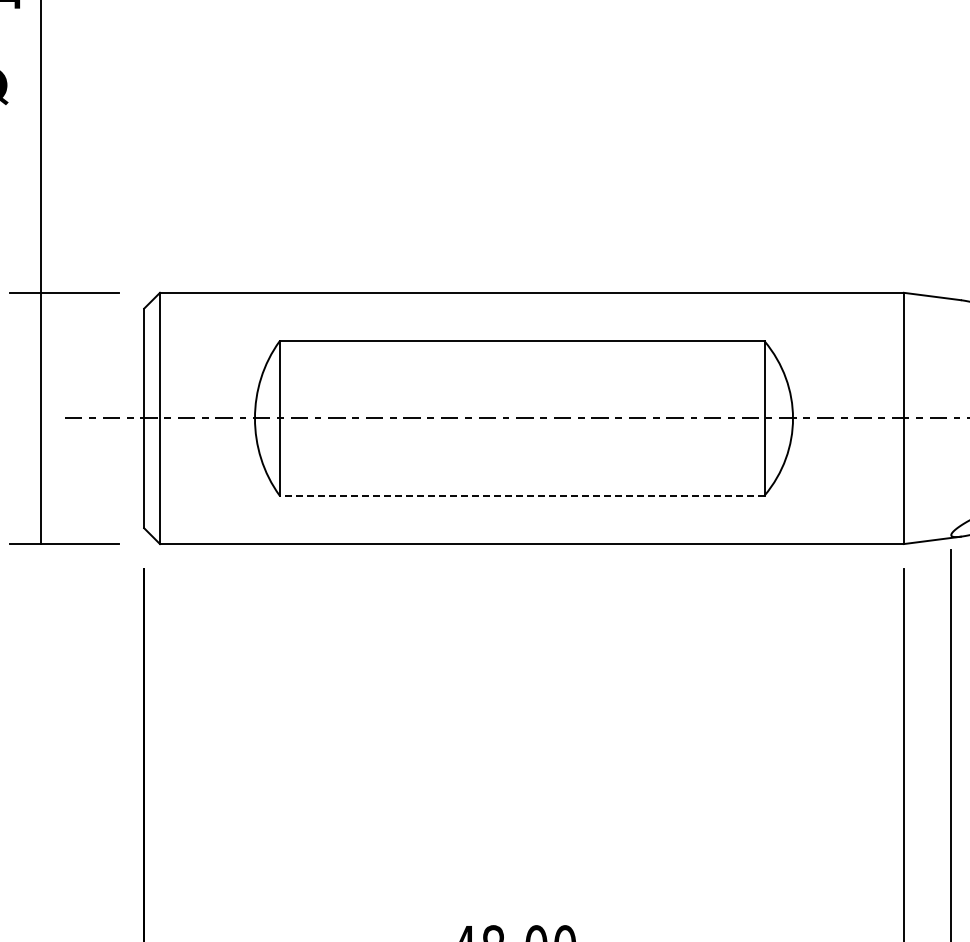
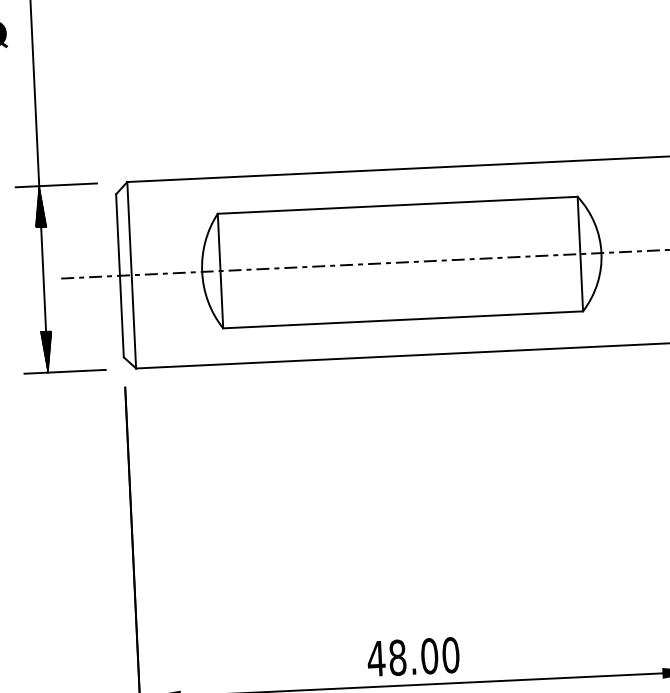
hatch: (41, 320) -> (40, 206), added
line: (521, 495) -> (402, 319), dashed -> solid
hatch: (41, 515) -> (47, 351), added

